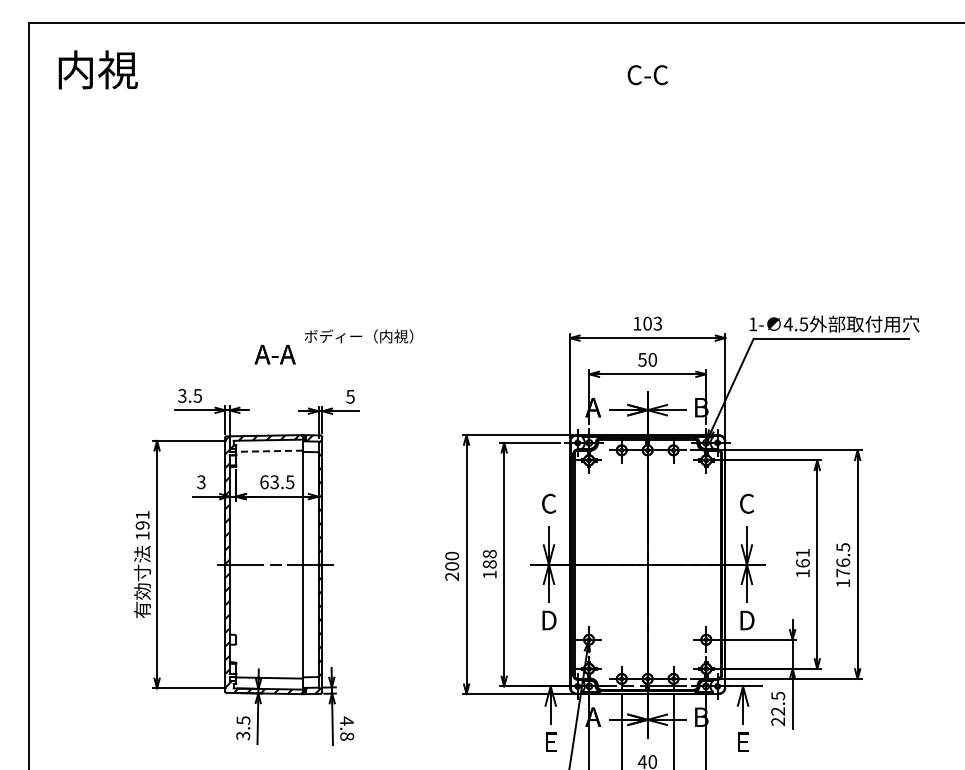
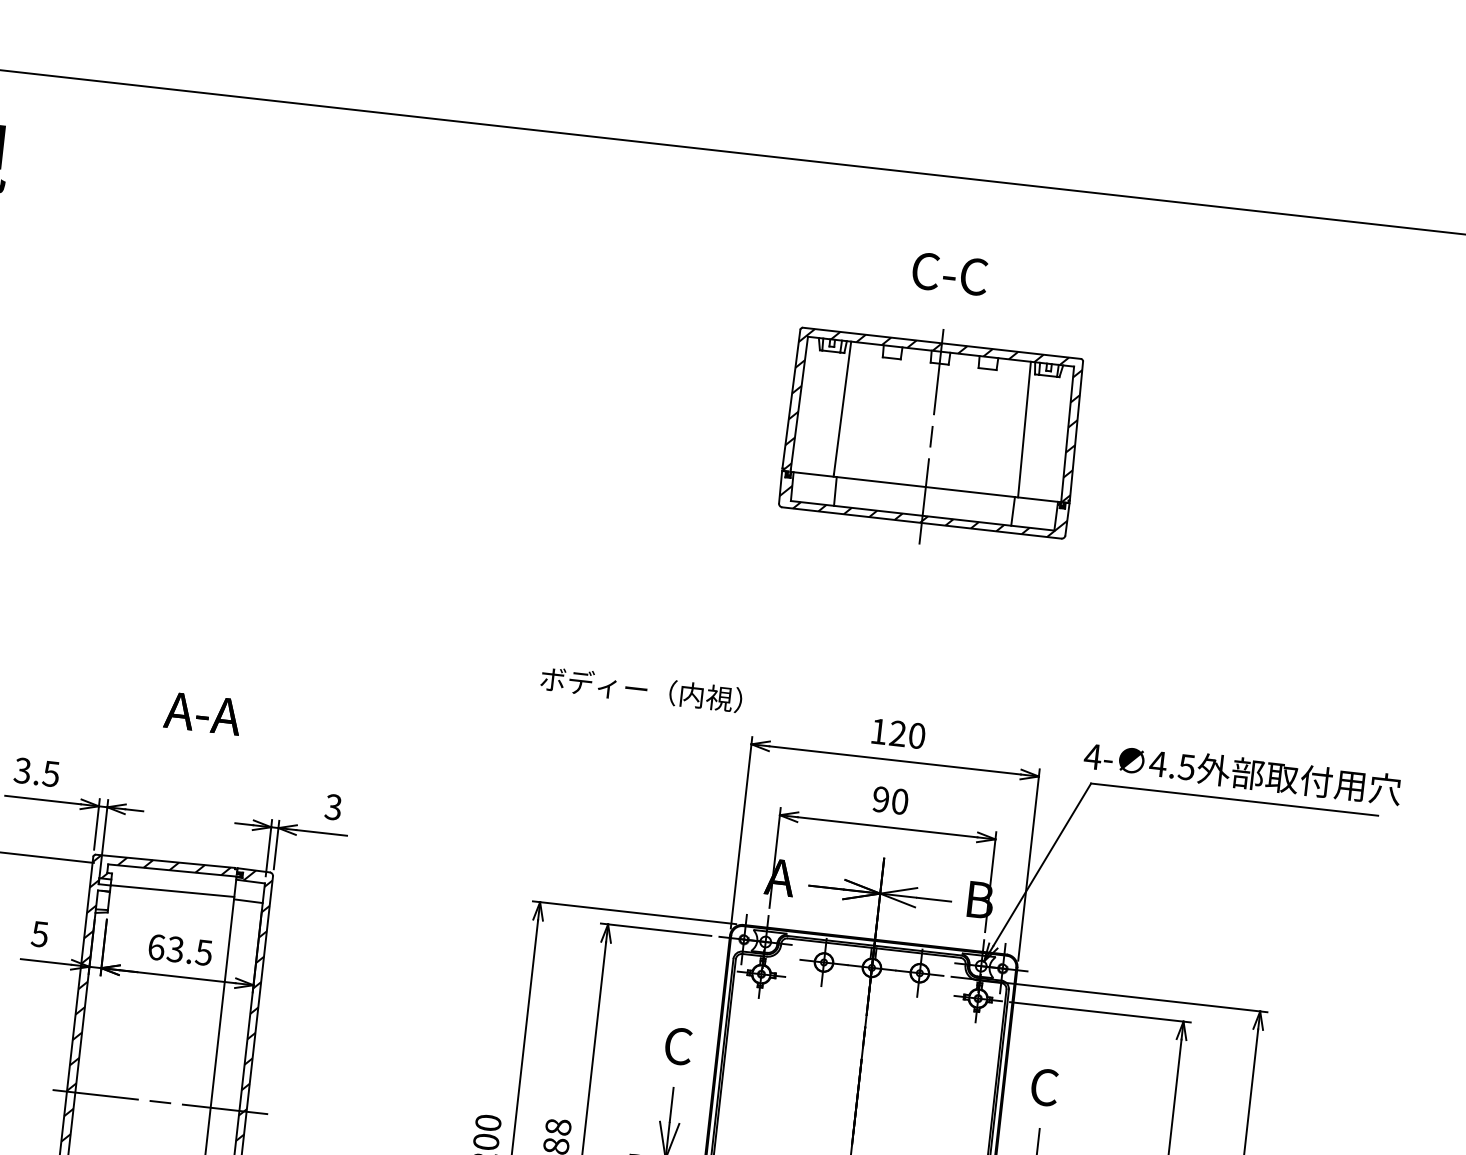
part: (647, 162) -> (931, 435), added
text: (652, 323) -> (907, 734), 103 -> 120
text: (752, 324) -> (1091, 756), 1- -> 4-
text: (359, 336) -> (642, 689), moved
text: (642, 359) -> (881, 798), 50 -> 90
text: (350, 396) -> (333, 806), 5 -> 3
line: (269, 451) -> (172, 891), dashed -> solid
text: (201, 481) -> (40, 932), 3 -> 5

